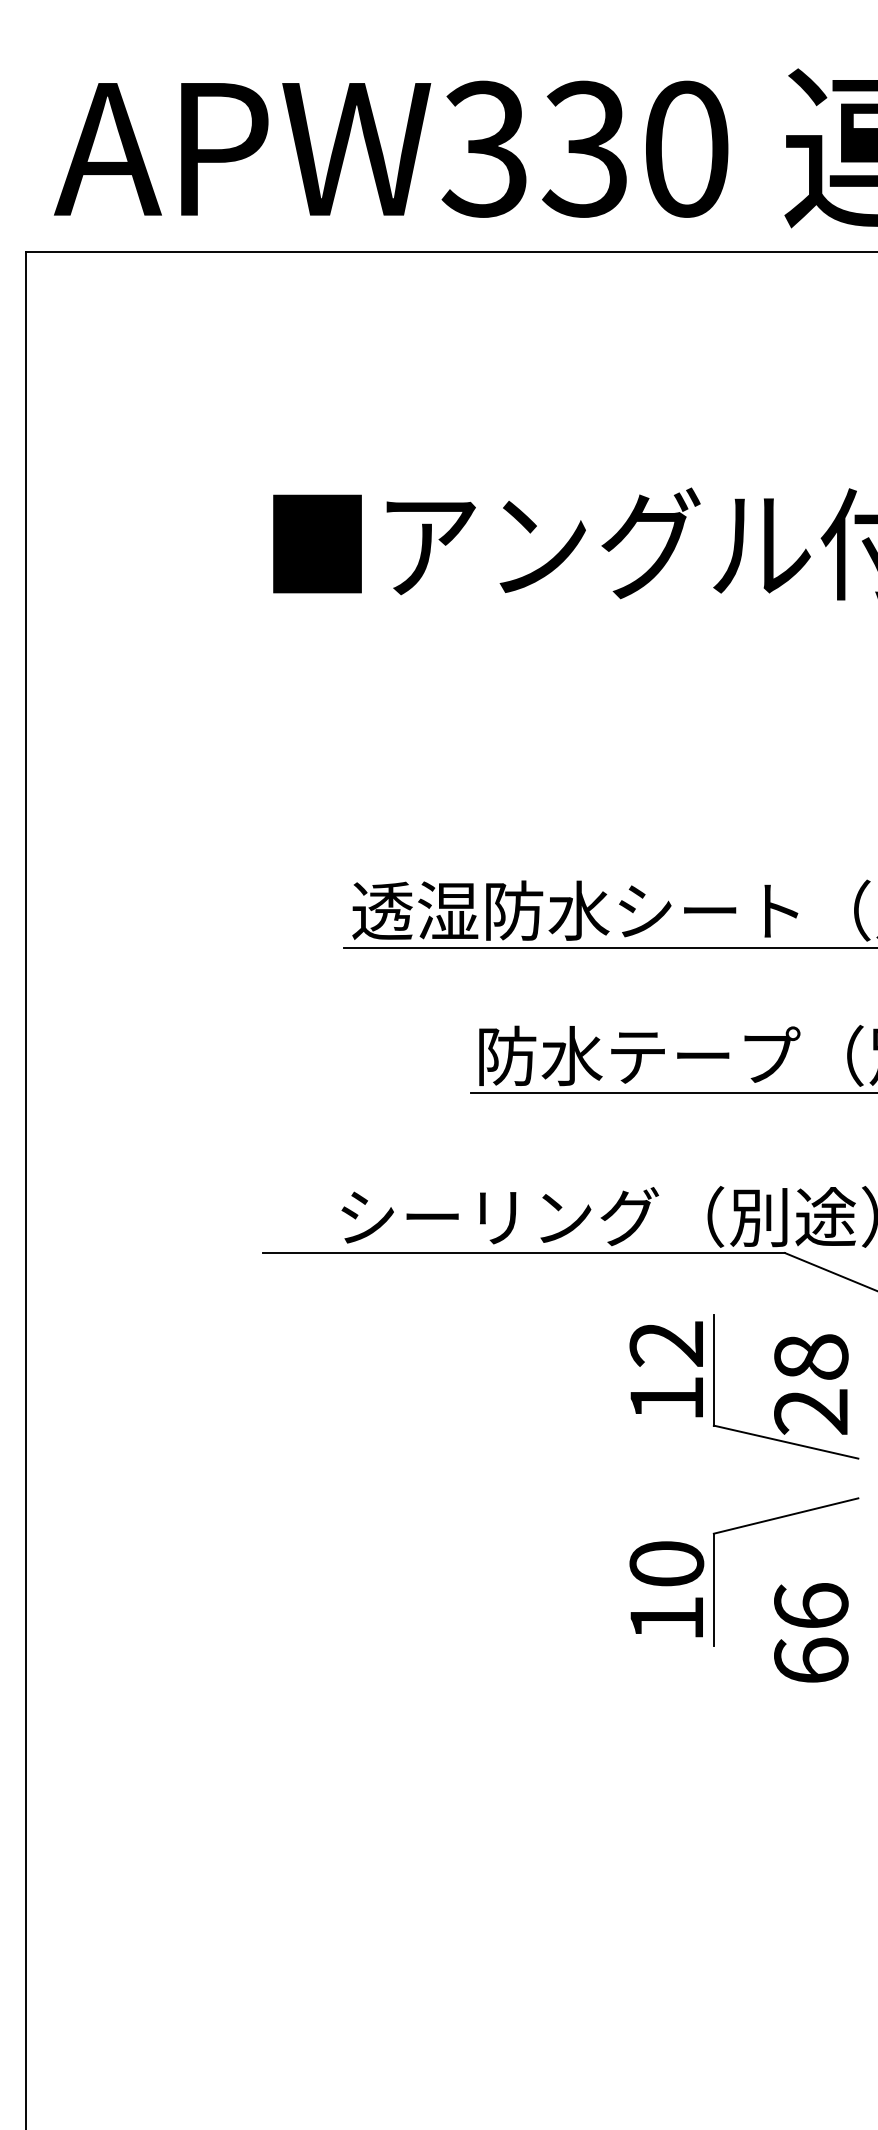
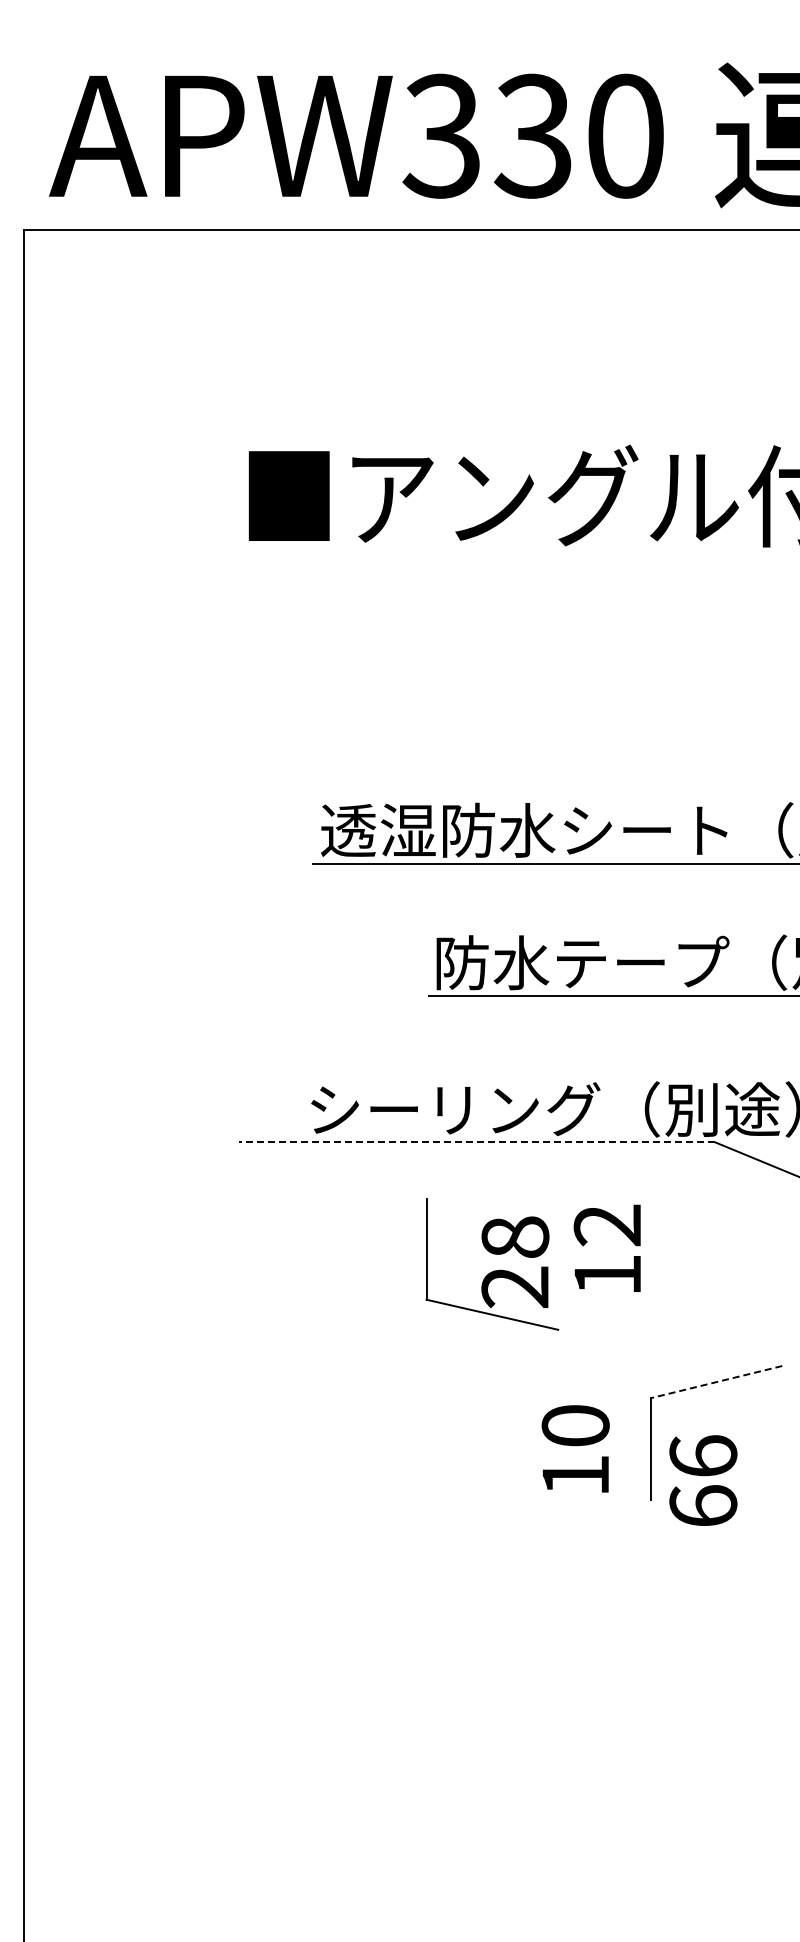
line: (522, 1253) -> (476, 1142), solid -> dashed
part: (788, 1393) -> (494, 1270), moved
line: (786, 1516) -> (716, 1382), solid -> dashed
text: (666, 1588) -> (575, 1448), moved
text: (811, 1632) -> (703, 1480), moved

